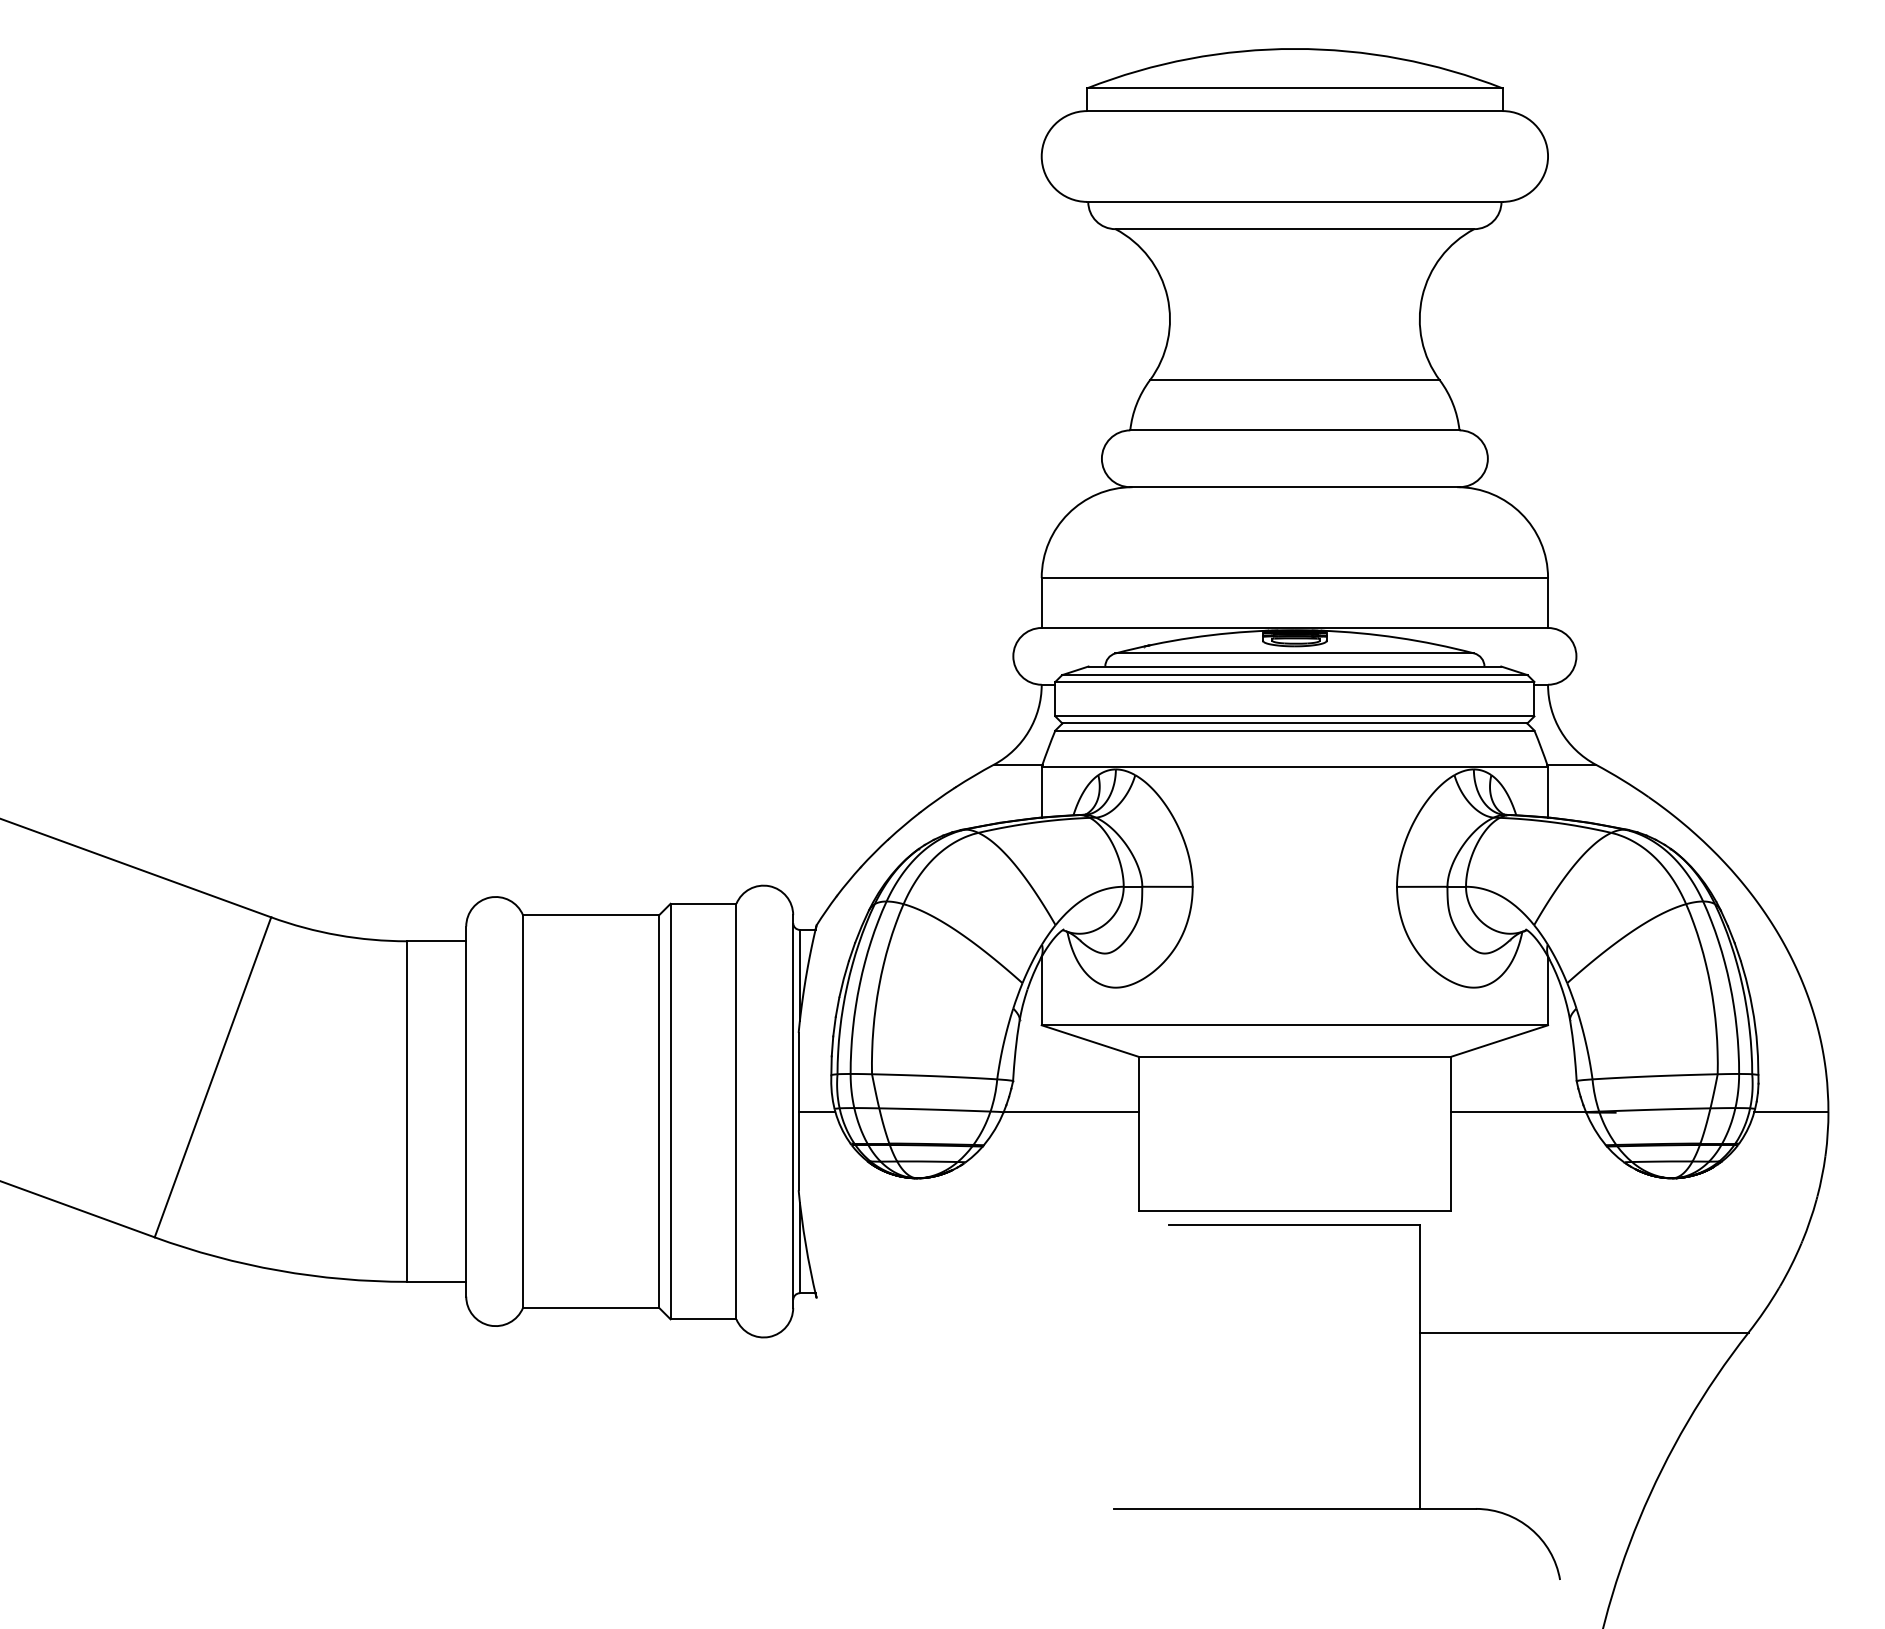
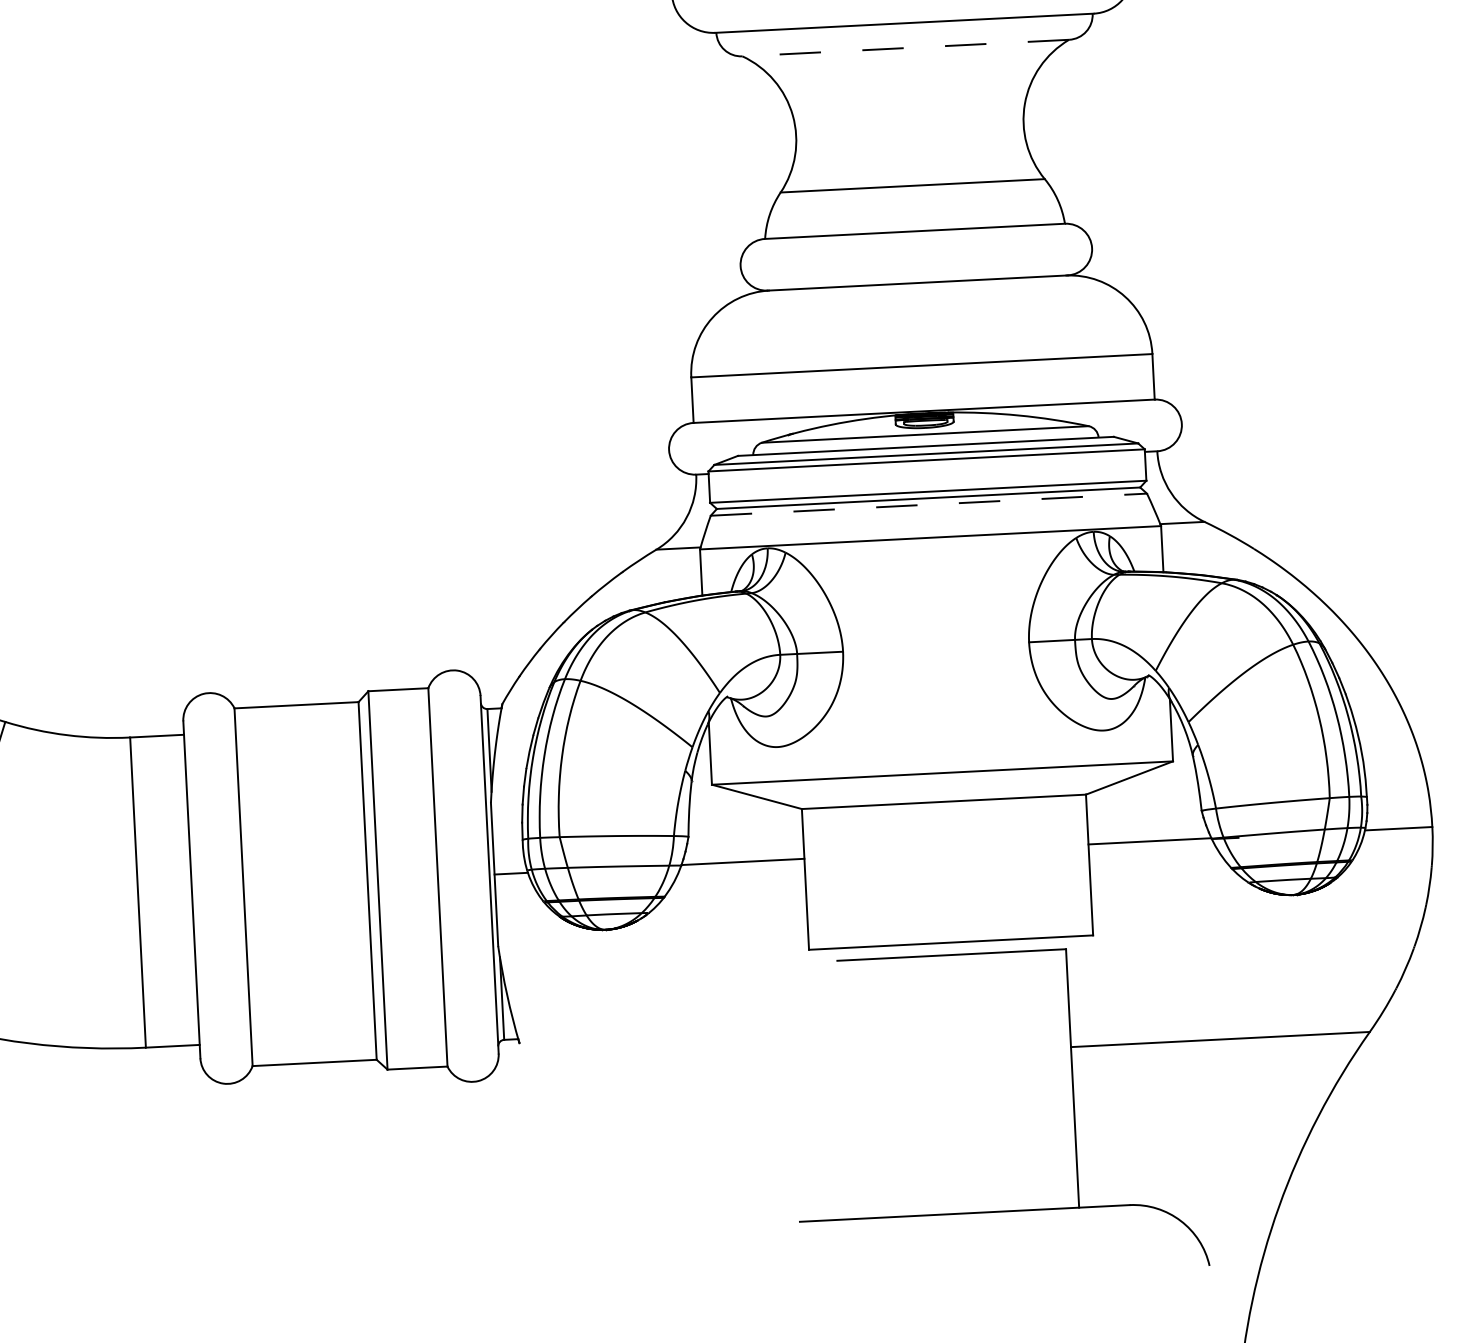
line: (1294, 229) -> (905, 48), solid -> dashed
line: (1294, 730) -> (928, 504), solid -> dashed

